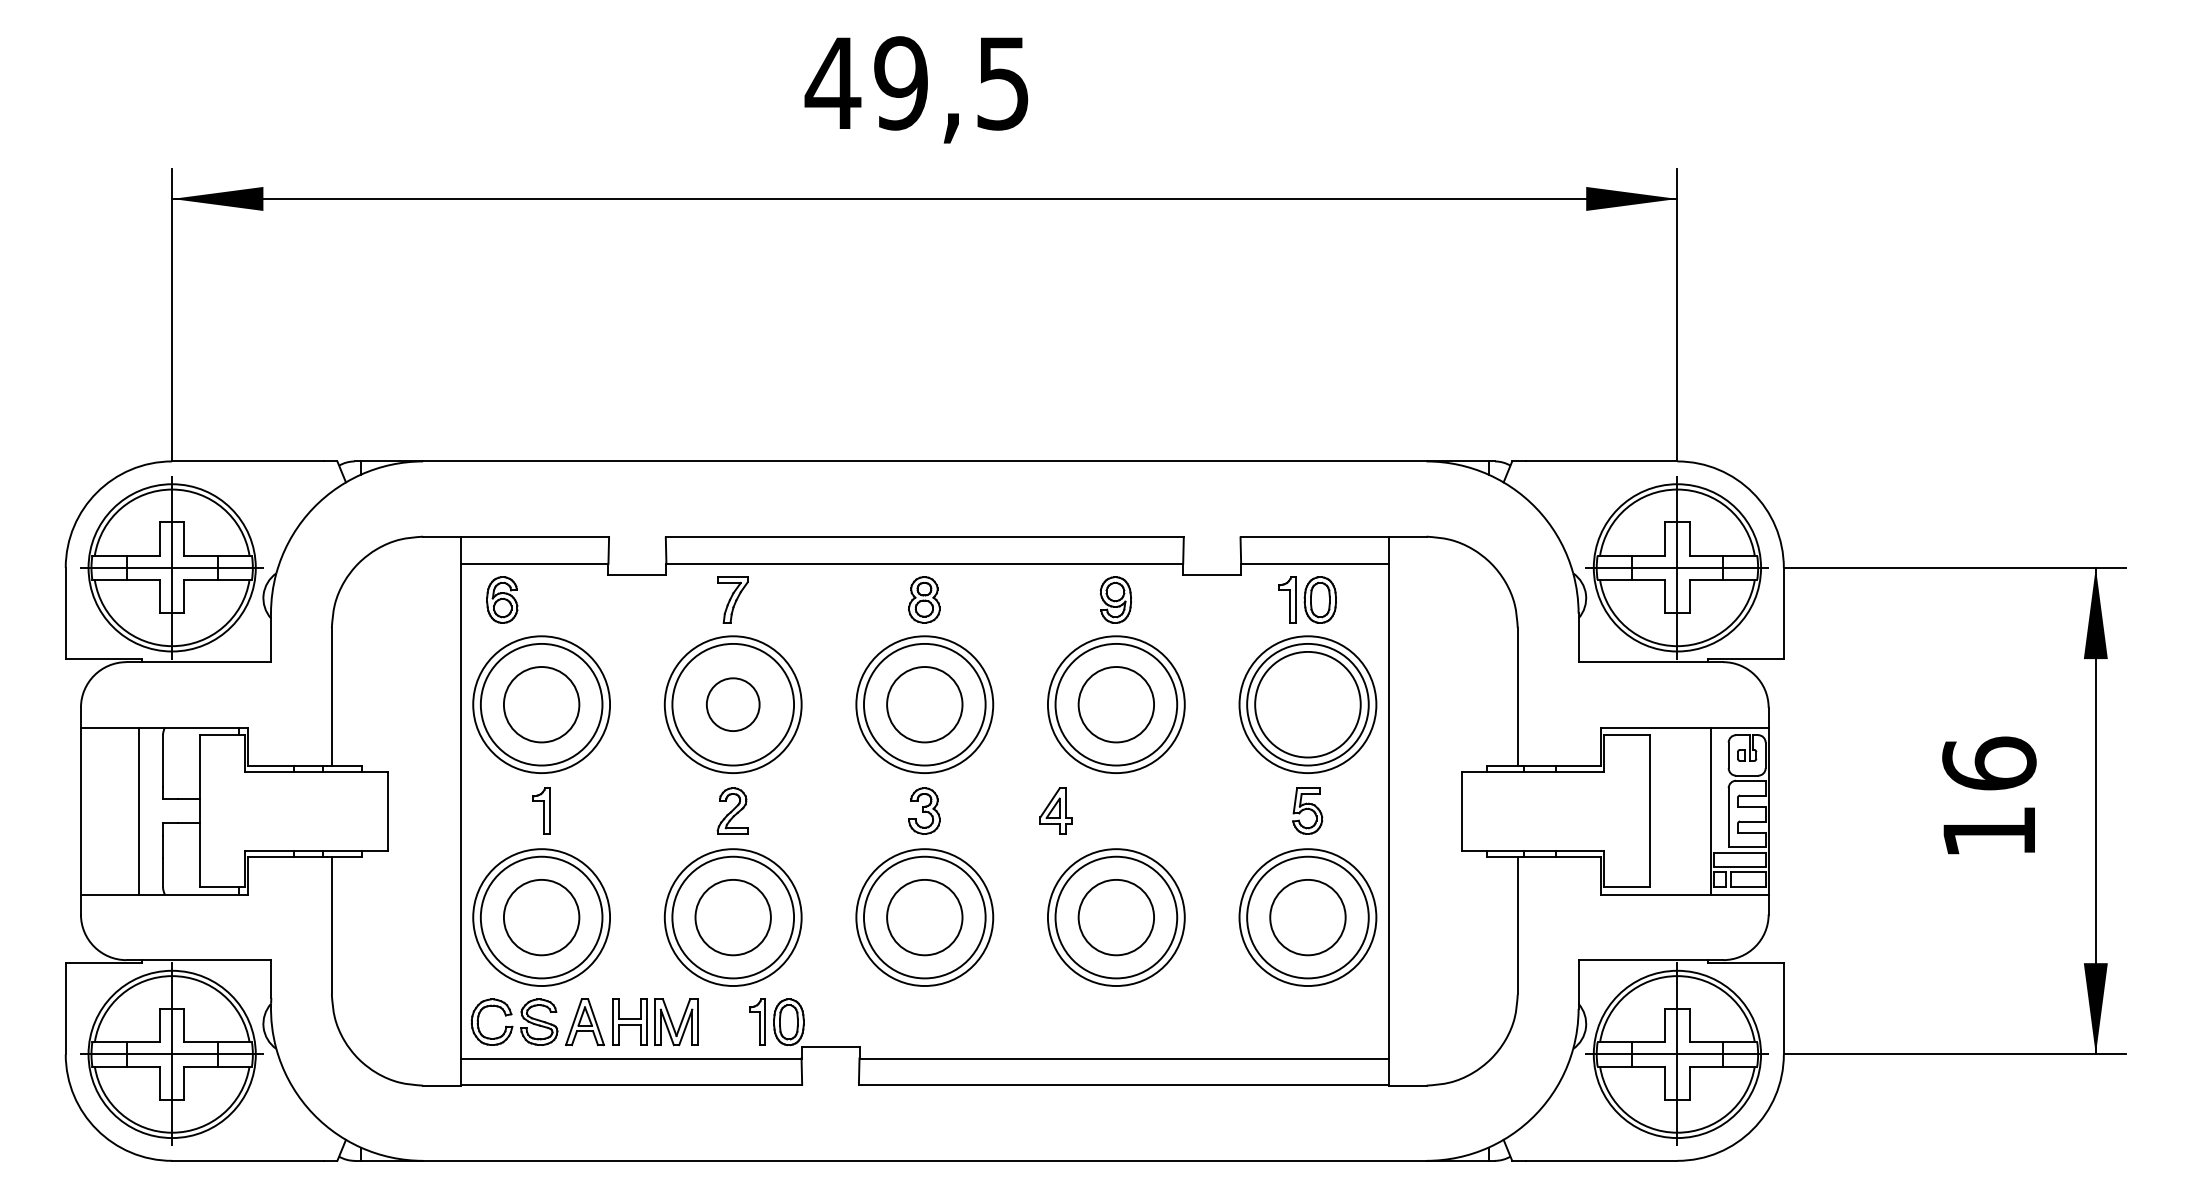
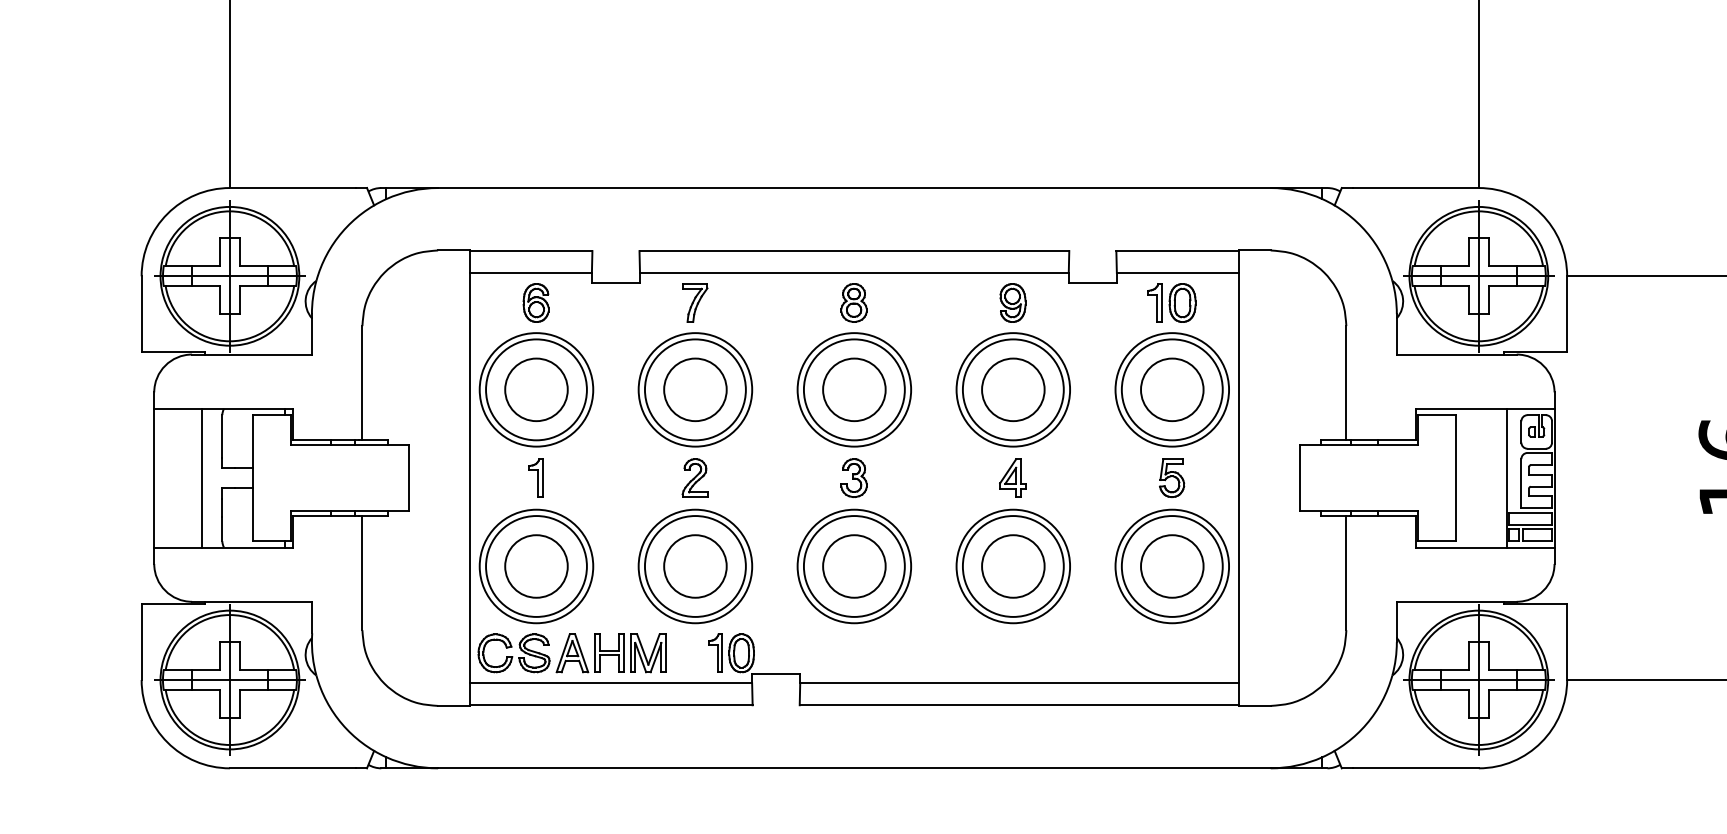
part: (502, 599) -> (536, 302), moved
circle: (732, 704) -> (694, 389), size x1.43
circle: (1307, 704) -> (1171, 389), size x0.71
part: (1055, 810) -> (1012, 477), moved

